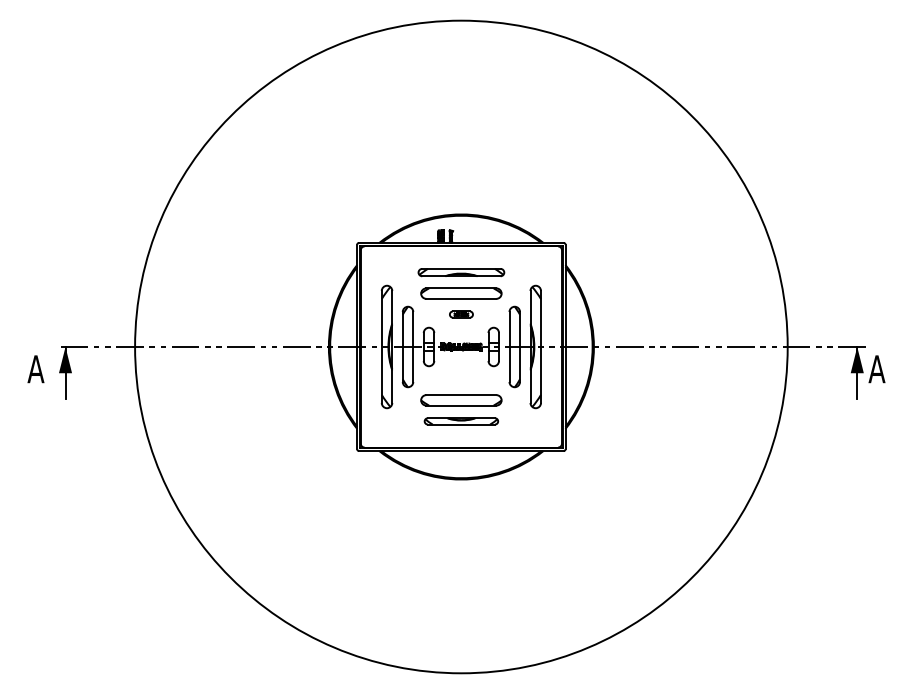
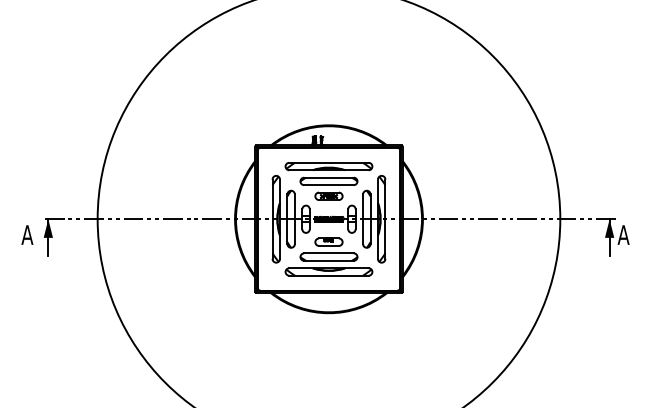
part: (461, 272) -> (329, 166), size x1.43
part: (461, 314) -> (329, 196), size x1.67
part: (461, 379) -> (329, 242), added
part: (461, 421) -> (329, 272), size x1.67

